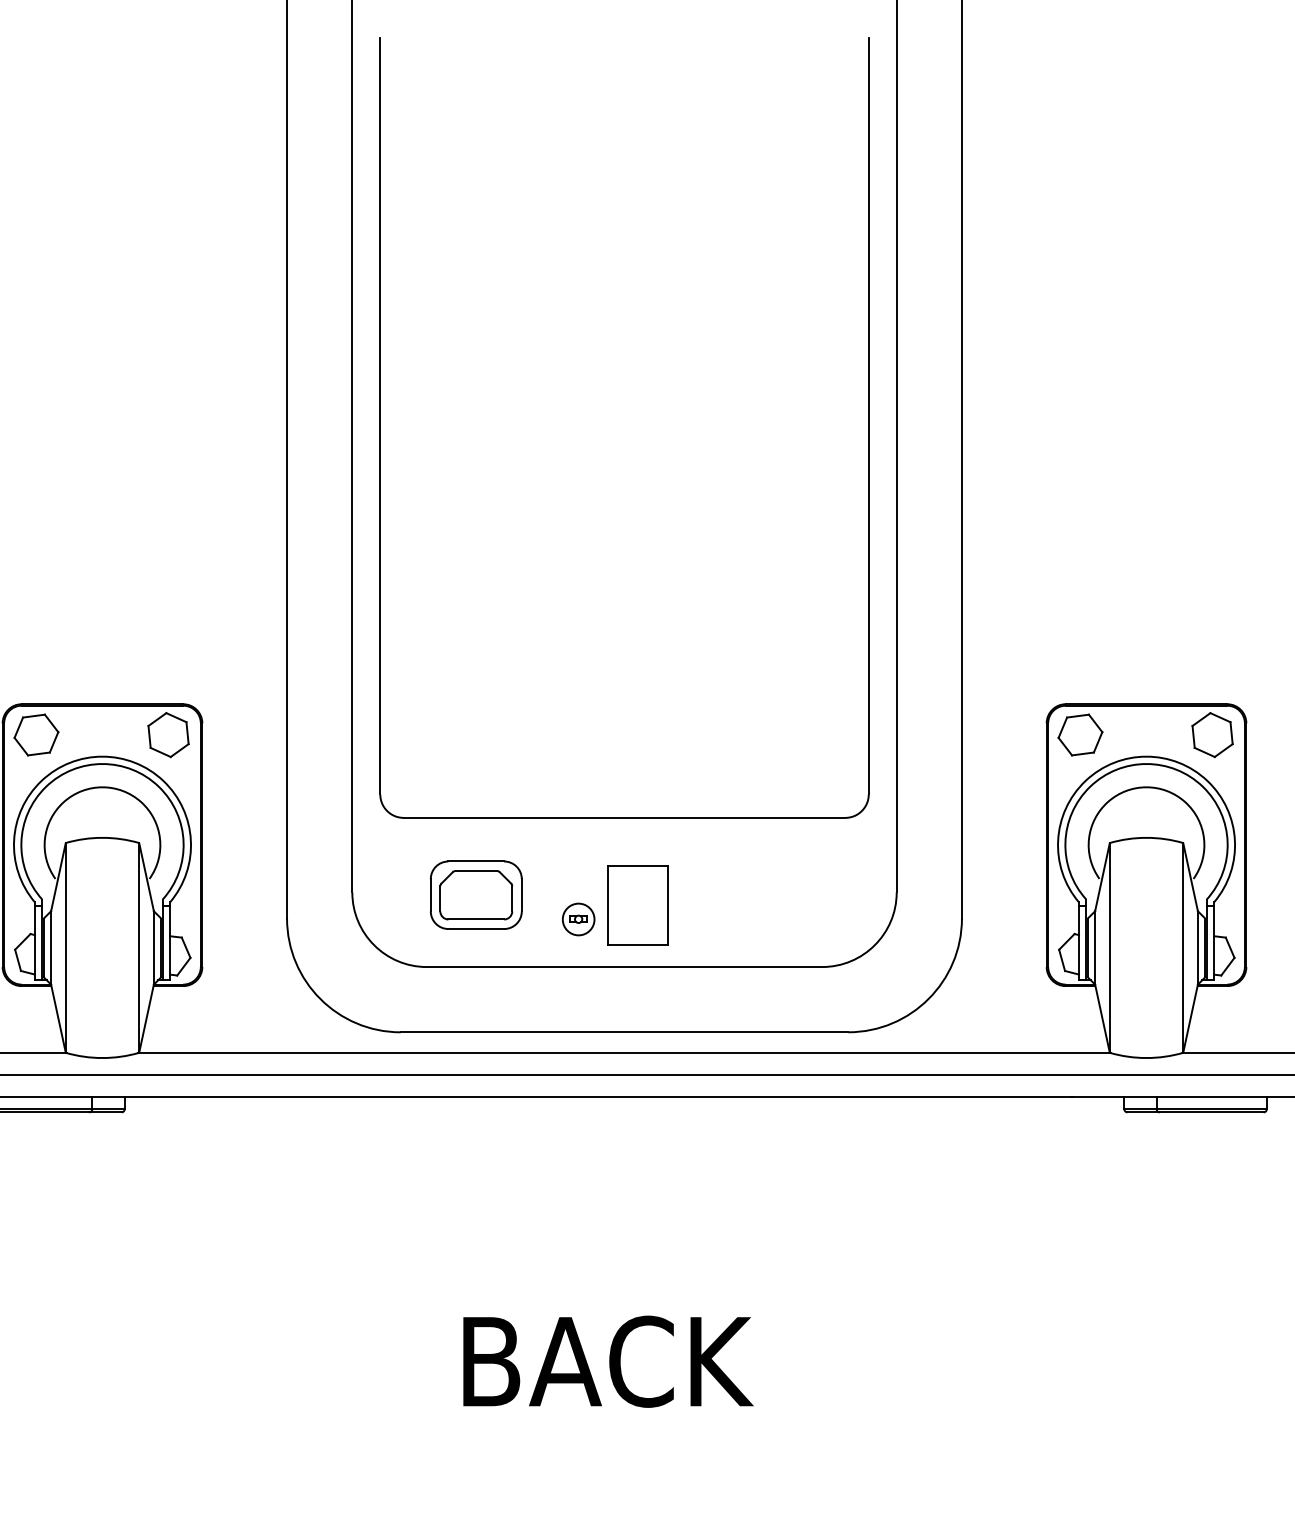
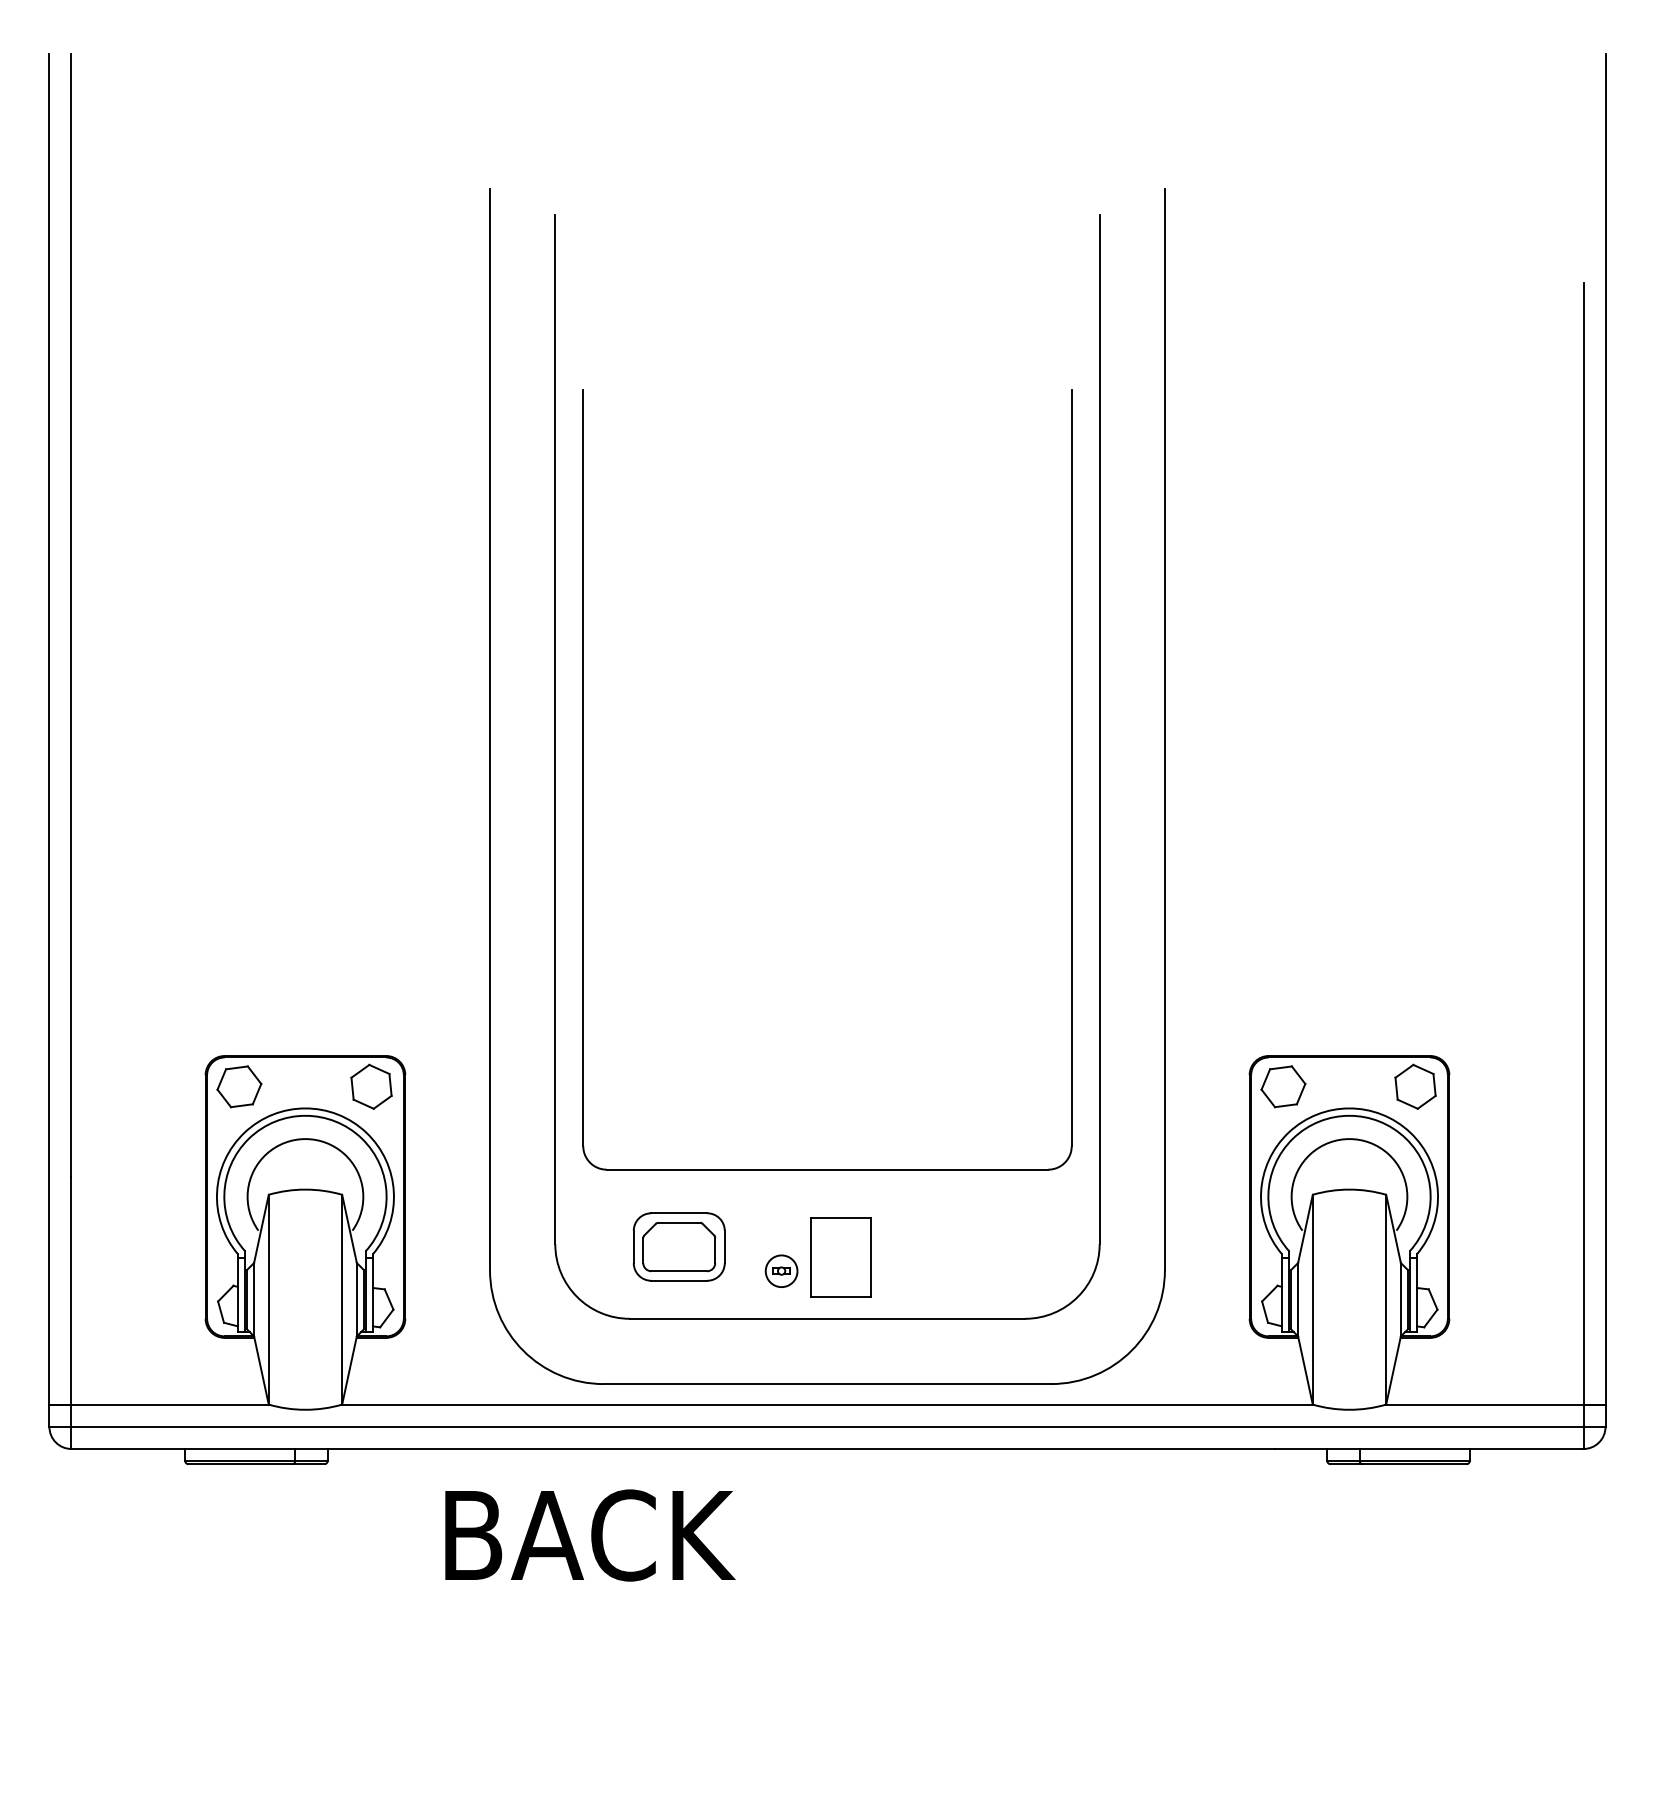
text: (608, 1361) -> (590, 1535), moved

